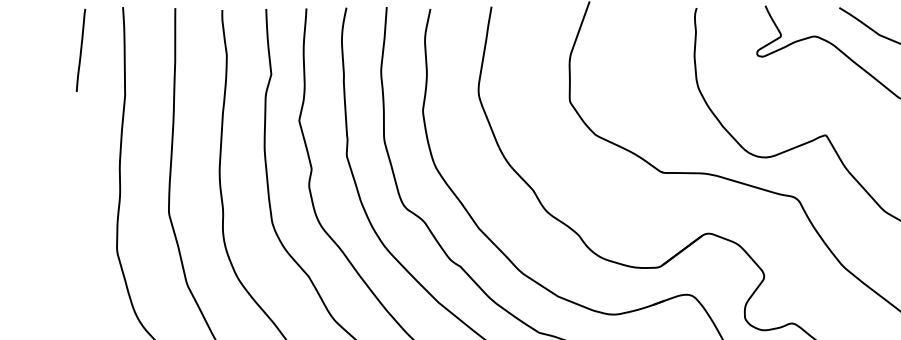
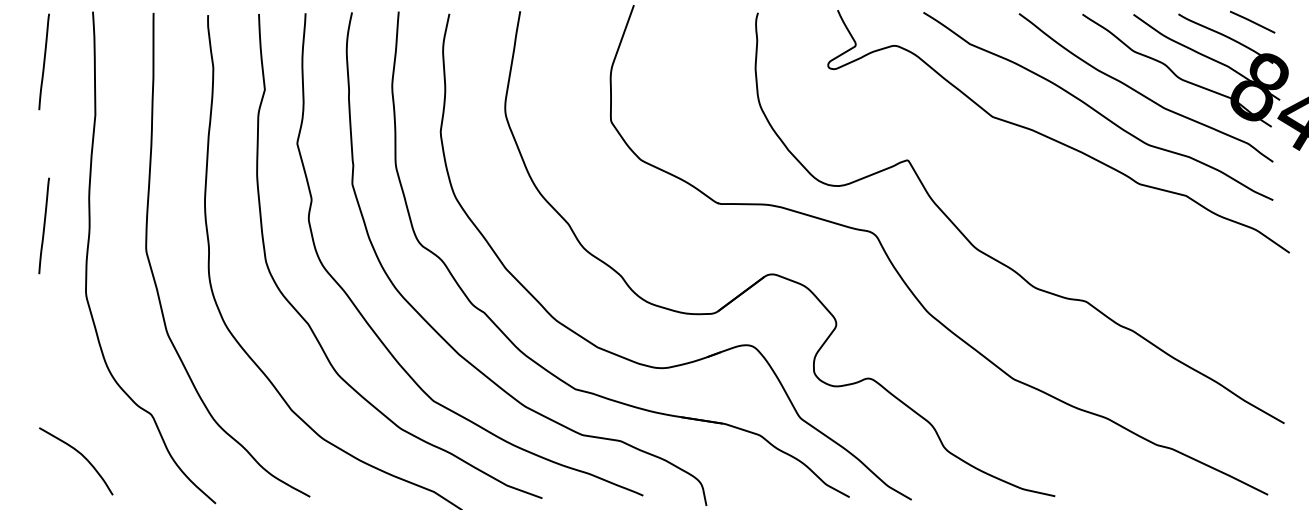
line: (80, 191) -> (43, 225), added

